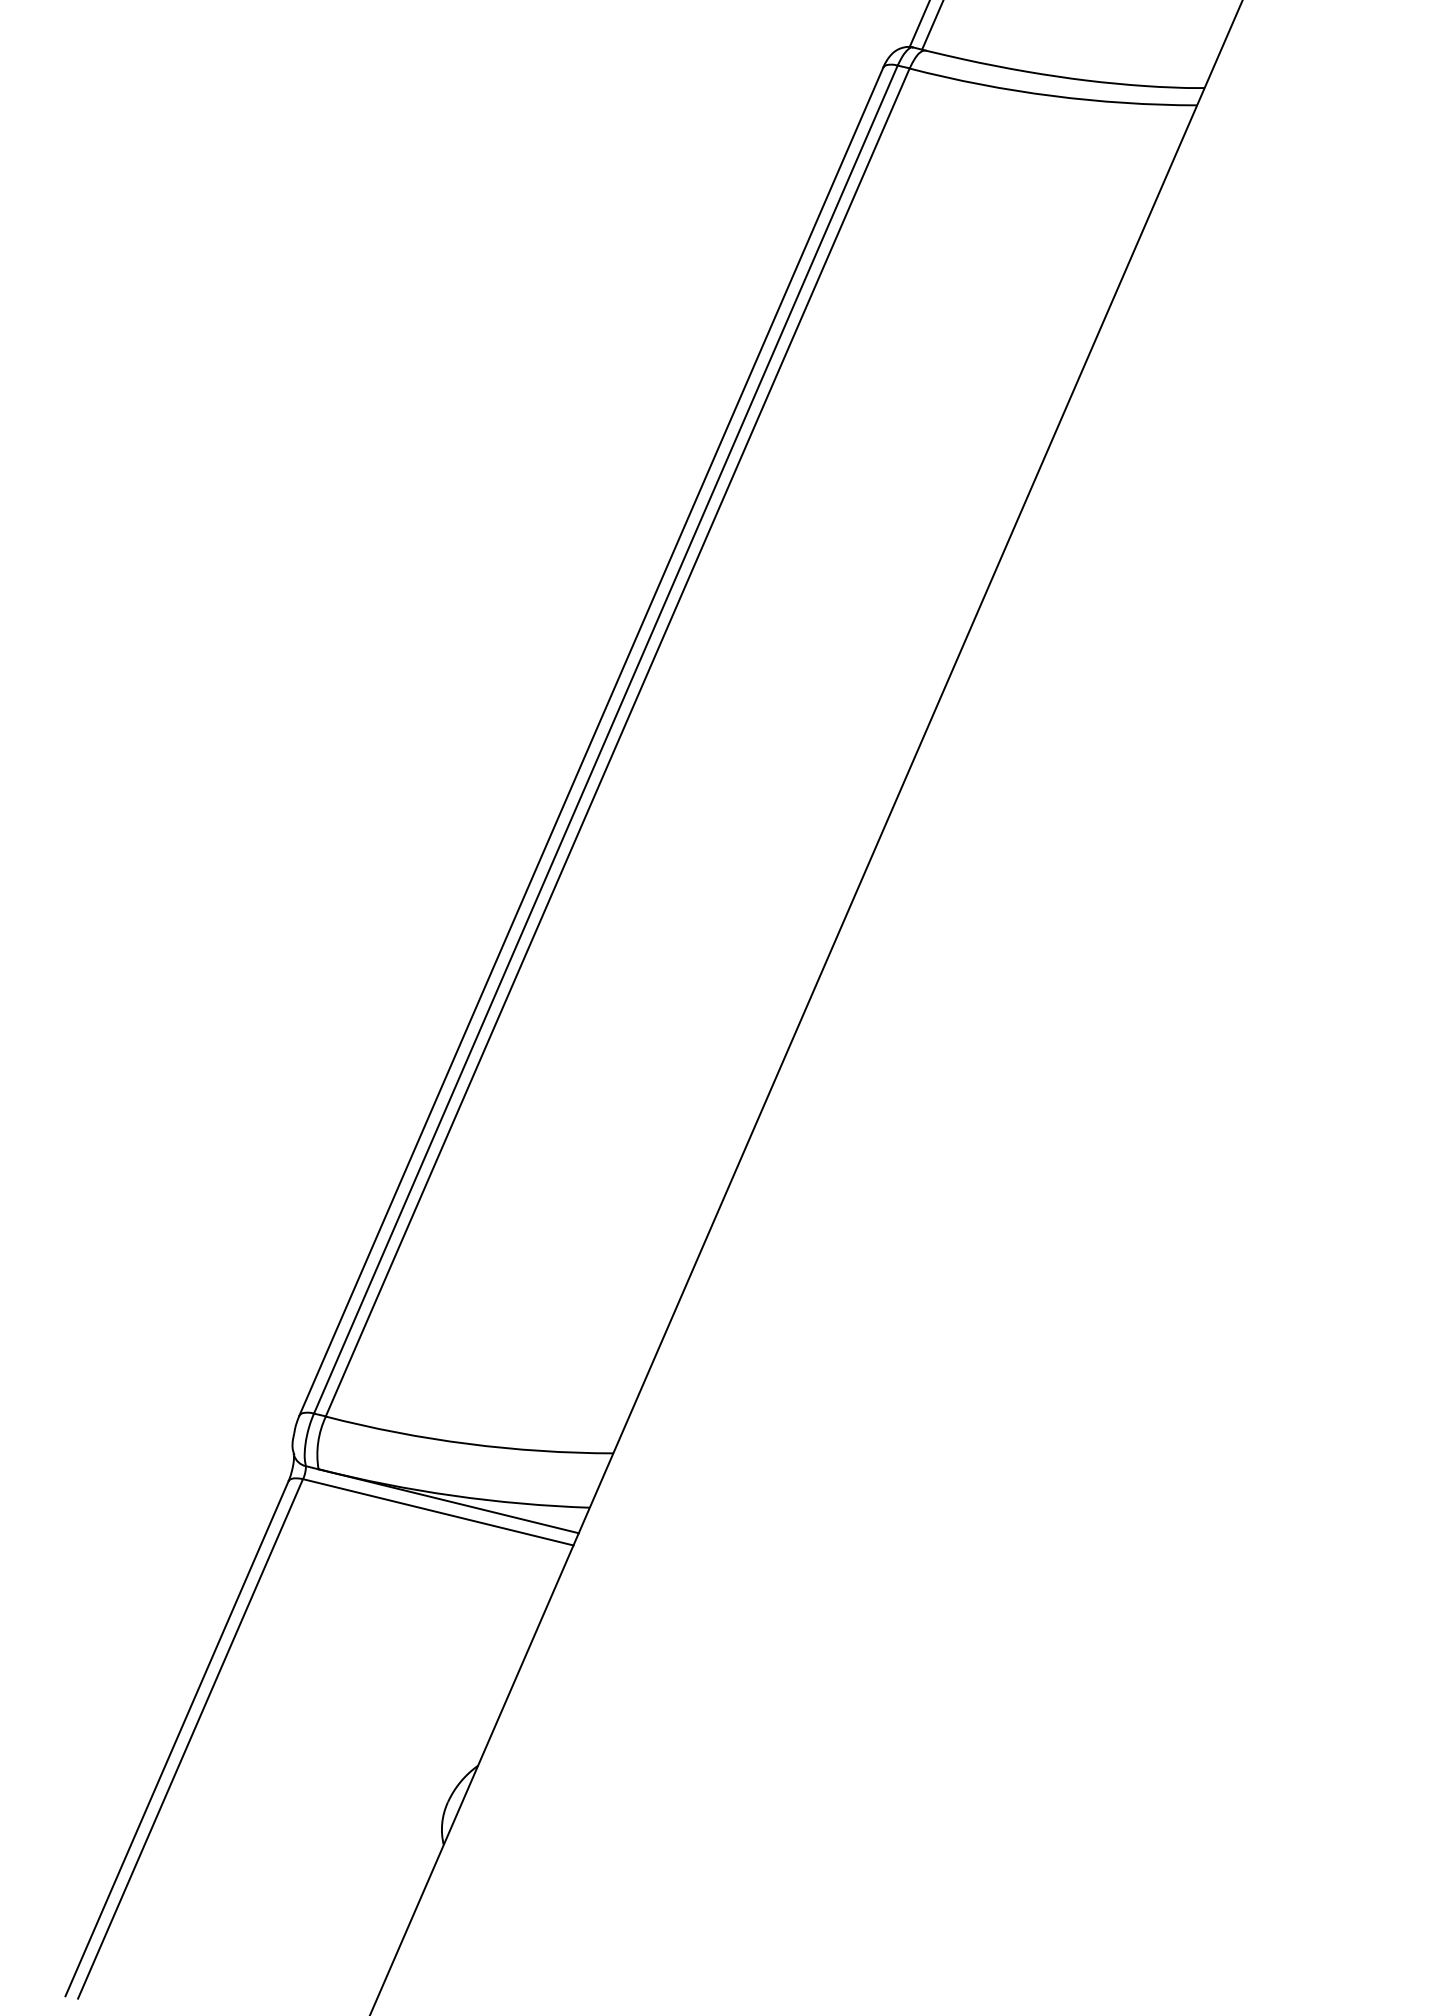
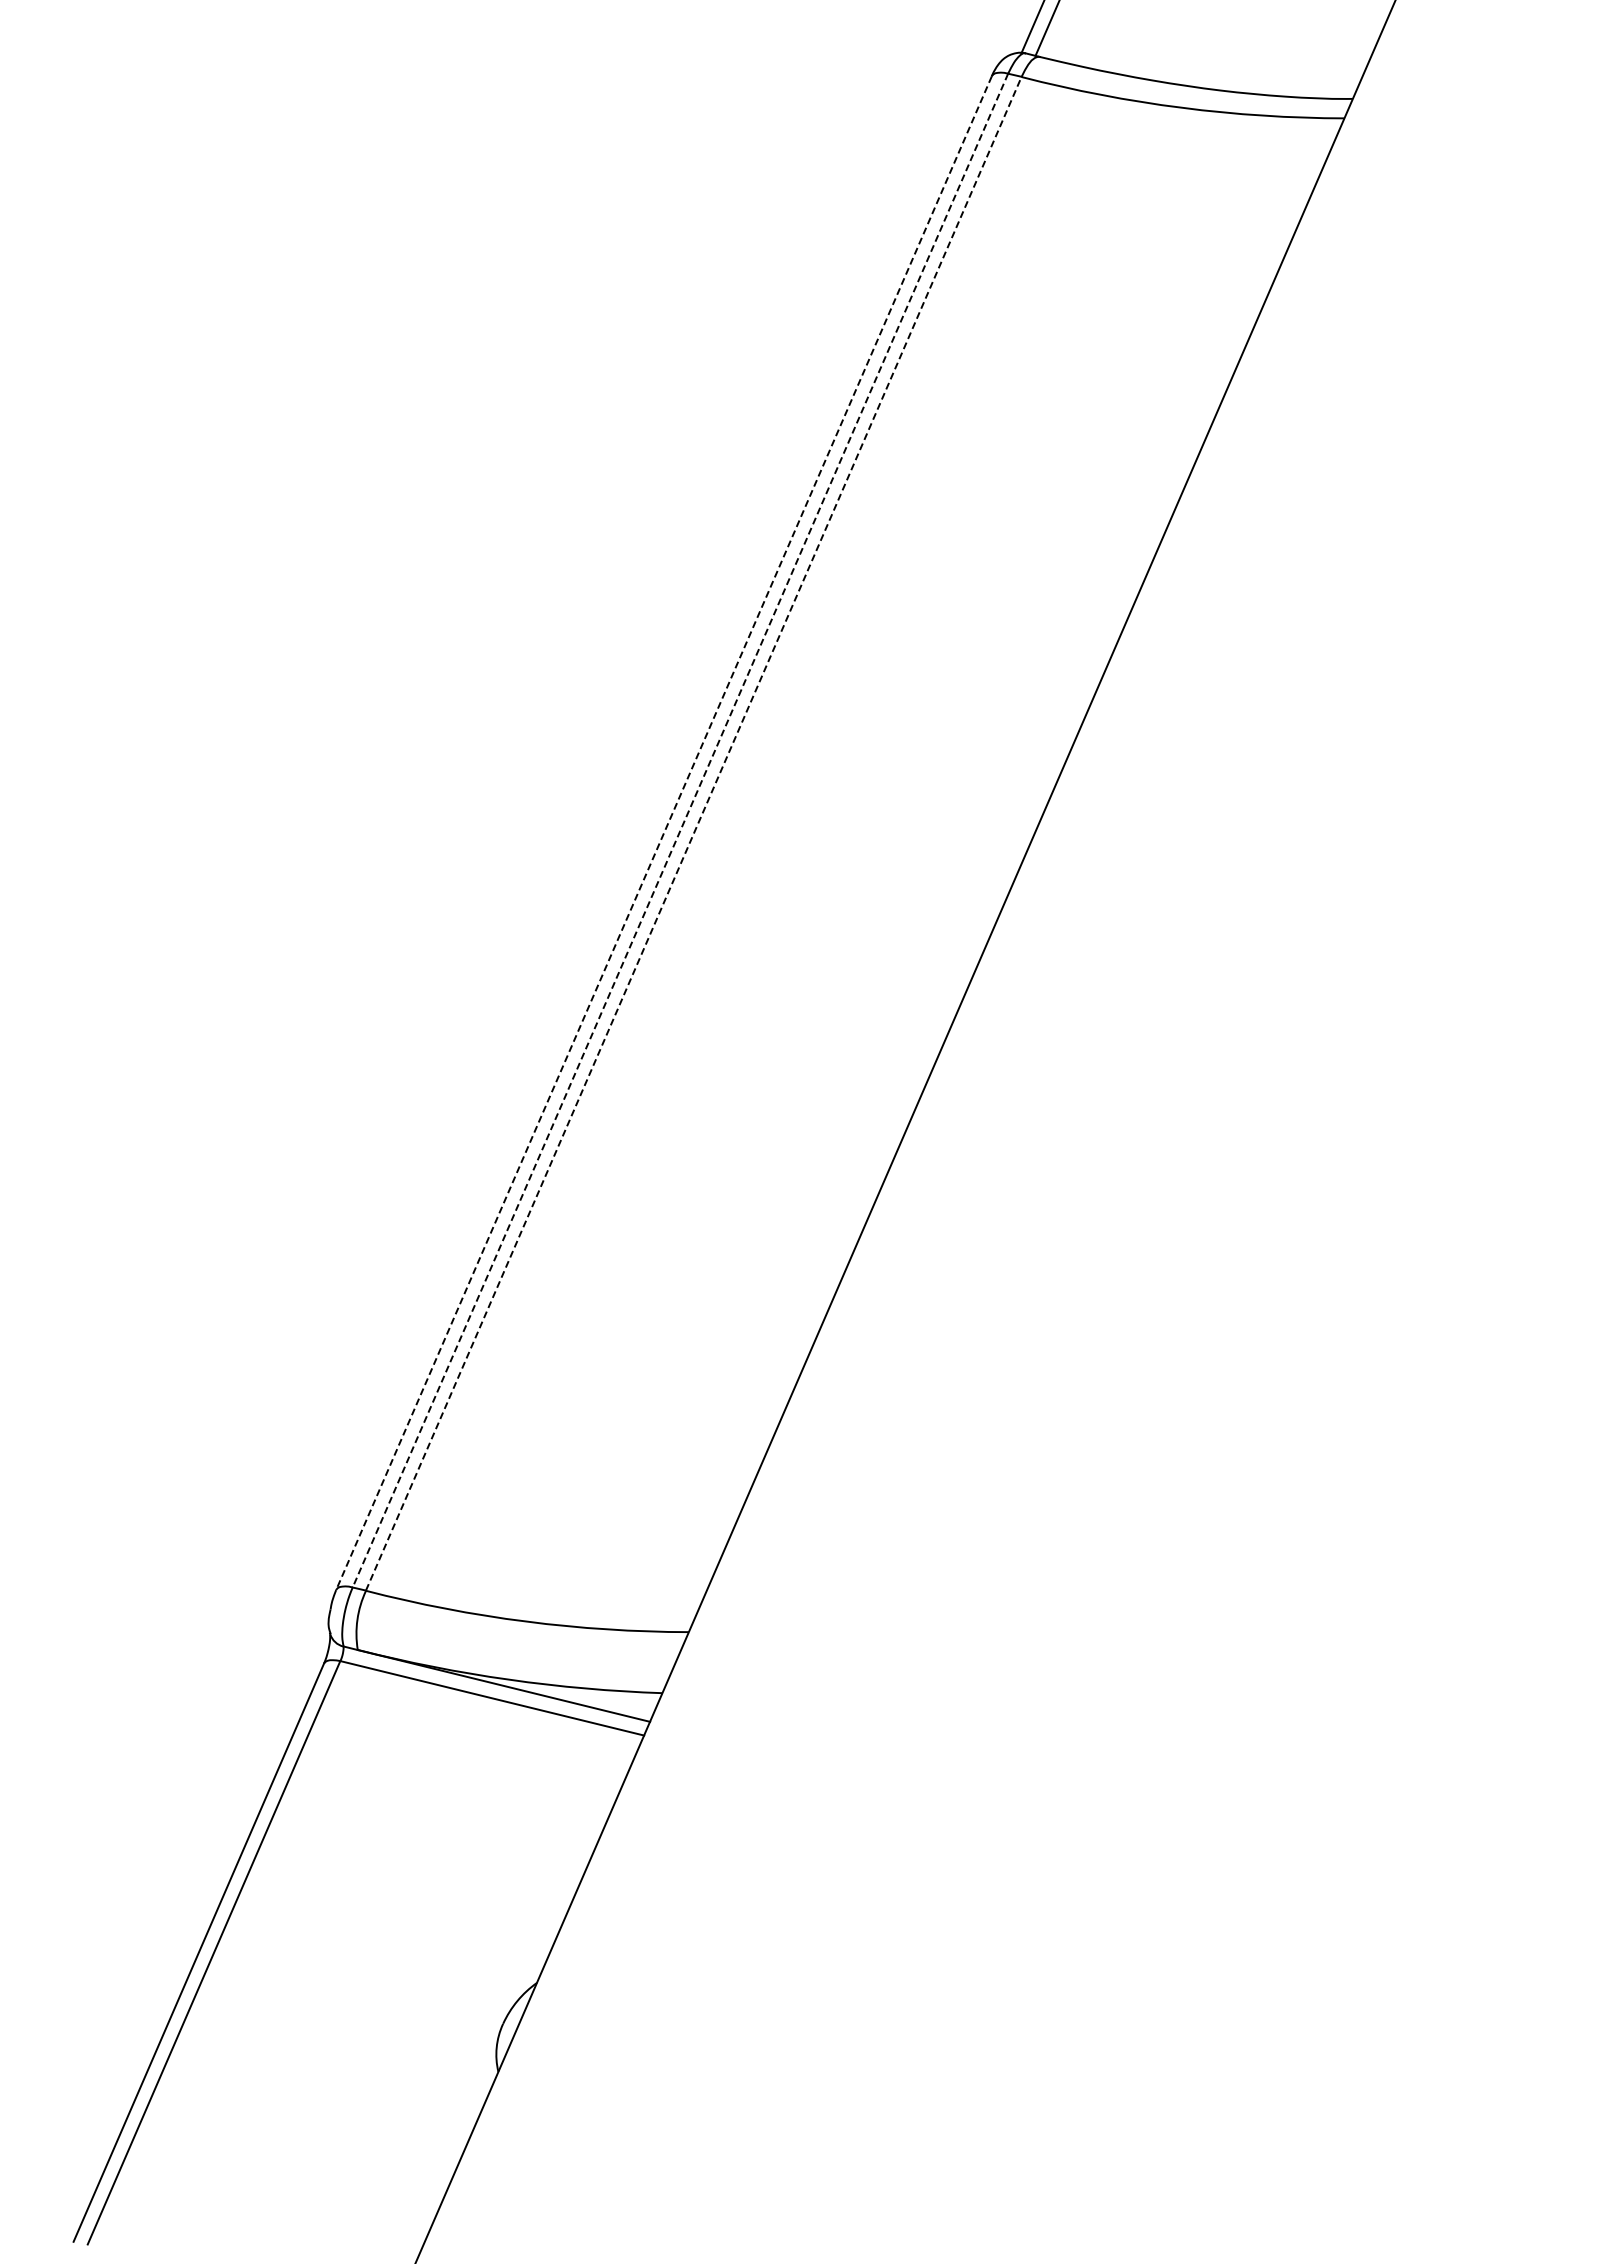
line: (605, 739) -> (680, 830), solid -> dashed
line: (590, 742) -> (663, 833), solid -> dashed
line: (617, 742) -> (693, 833), solid -> dashed

